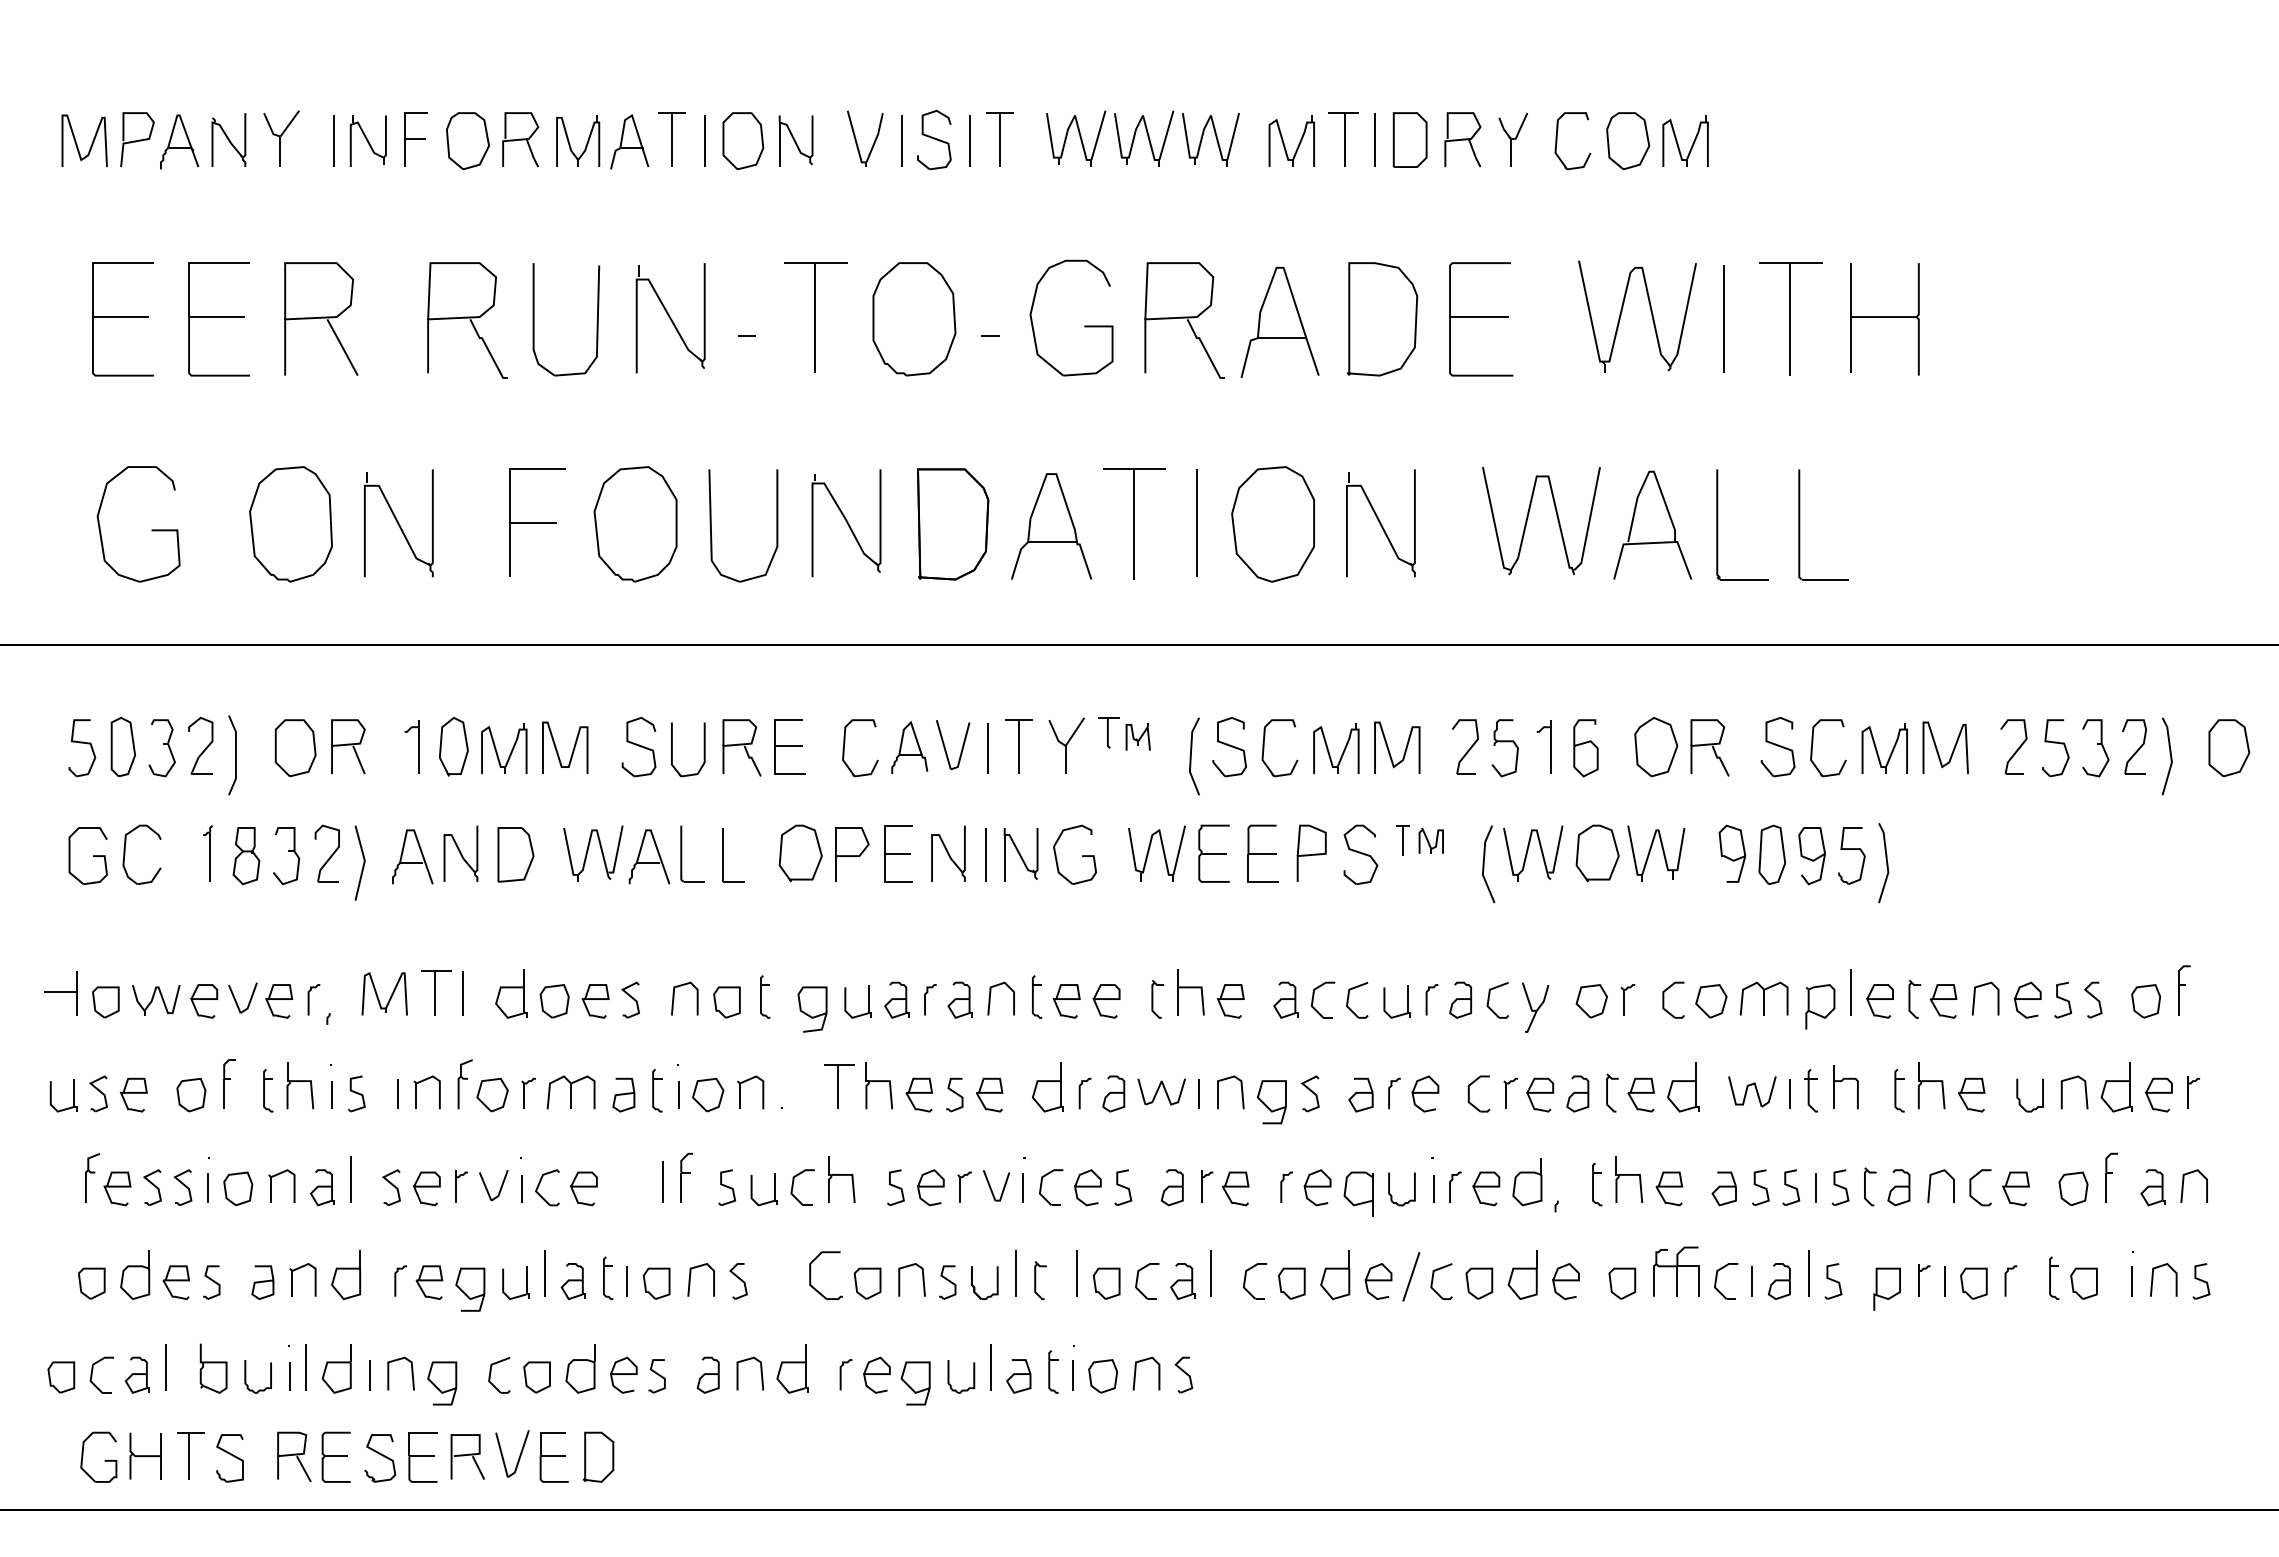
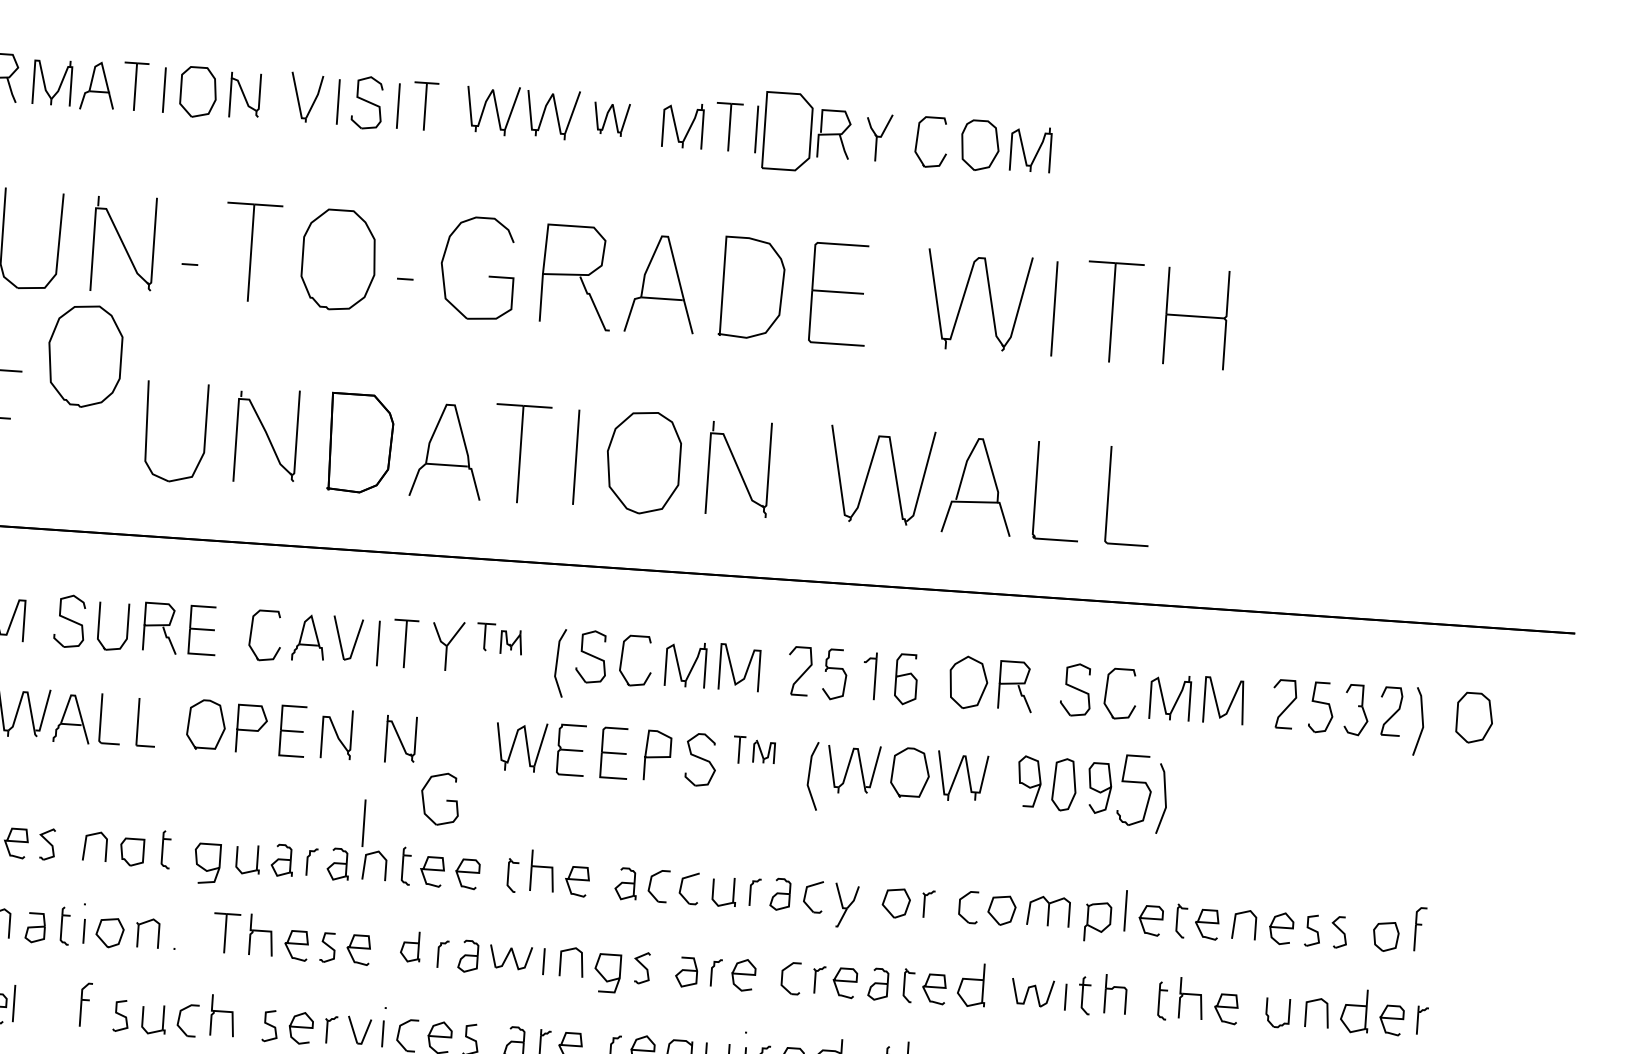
part: (1210, 139) -> (611, 119), size x0.7
part: (1409, 139) -> (787, 131), size x1.6
part: (635, 524) -> (84, 356), moved
line: (985, 854) -> (363, 822), moved
part: (1082, 855) -> (446, 800), moved
part: (1851, 855) -> (1134, 790), size x1.4
part: (1047, 1087) -> (410, 946), size x0.7
line: (662, 1181) -> (14, 1003), moved

